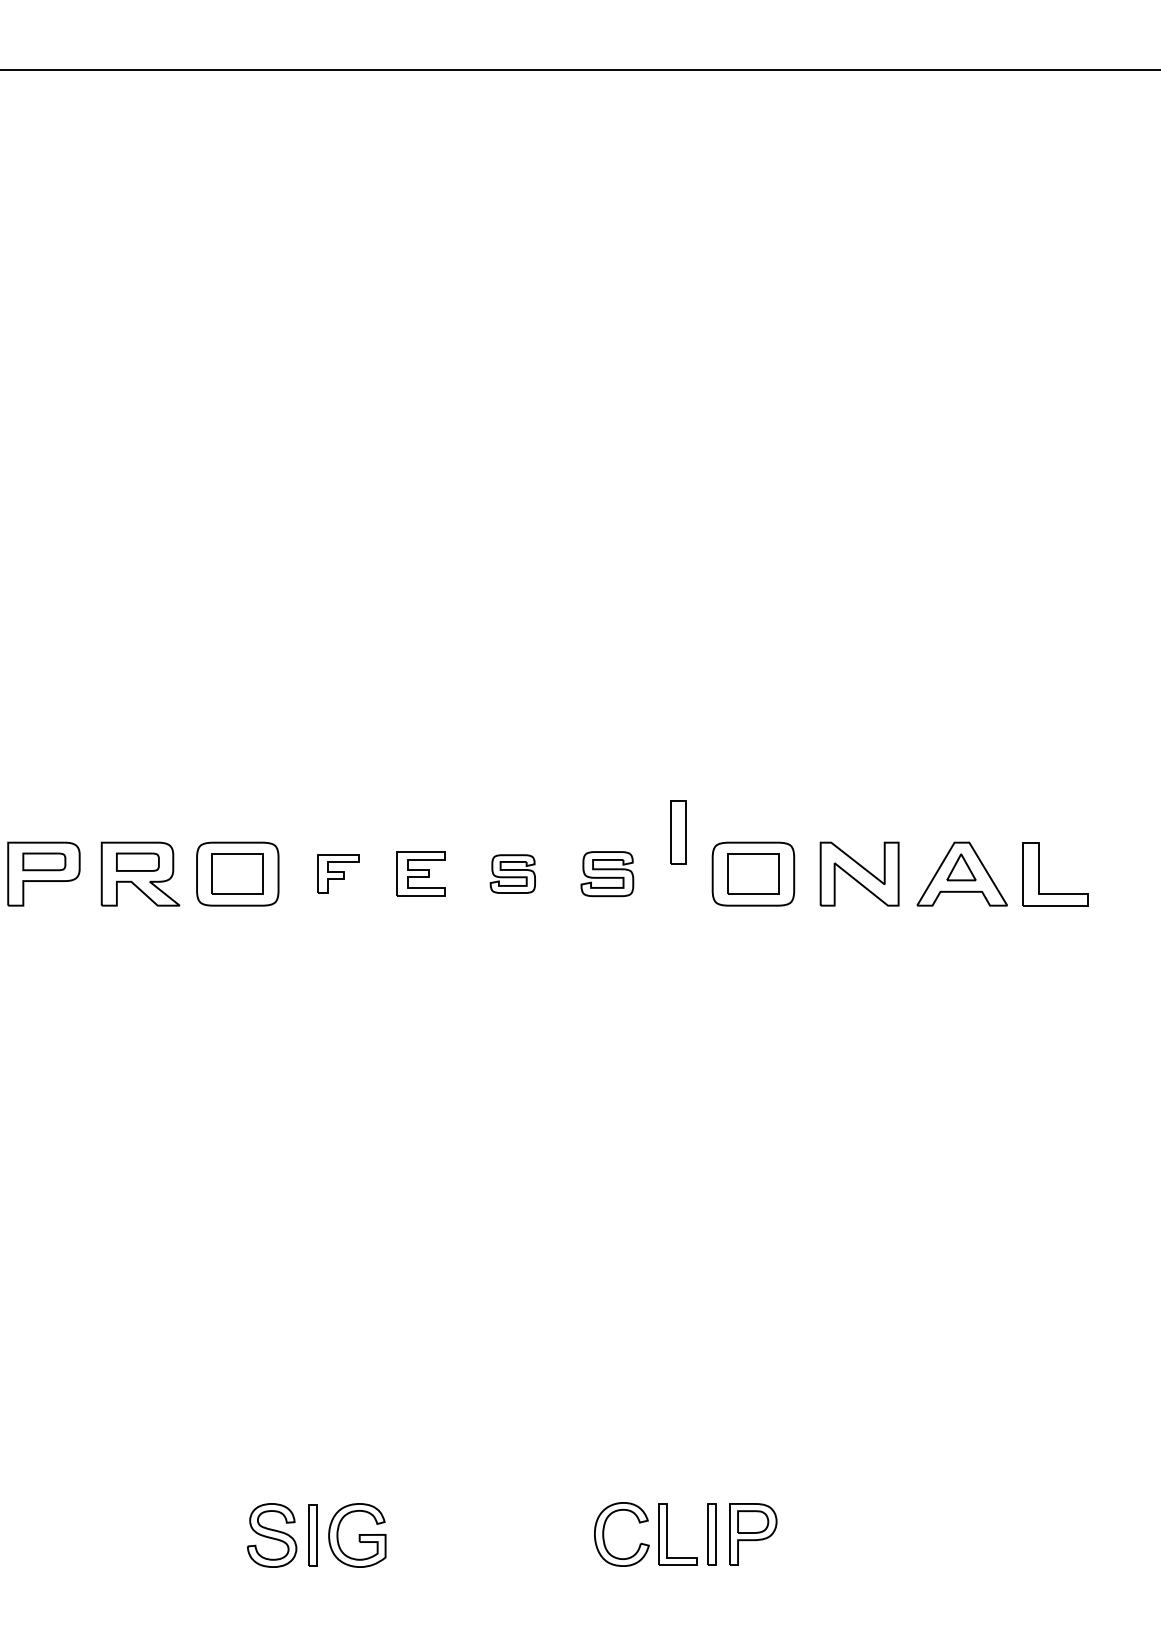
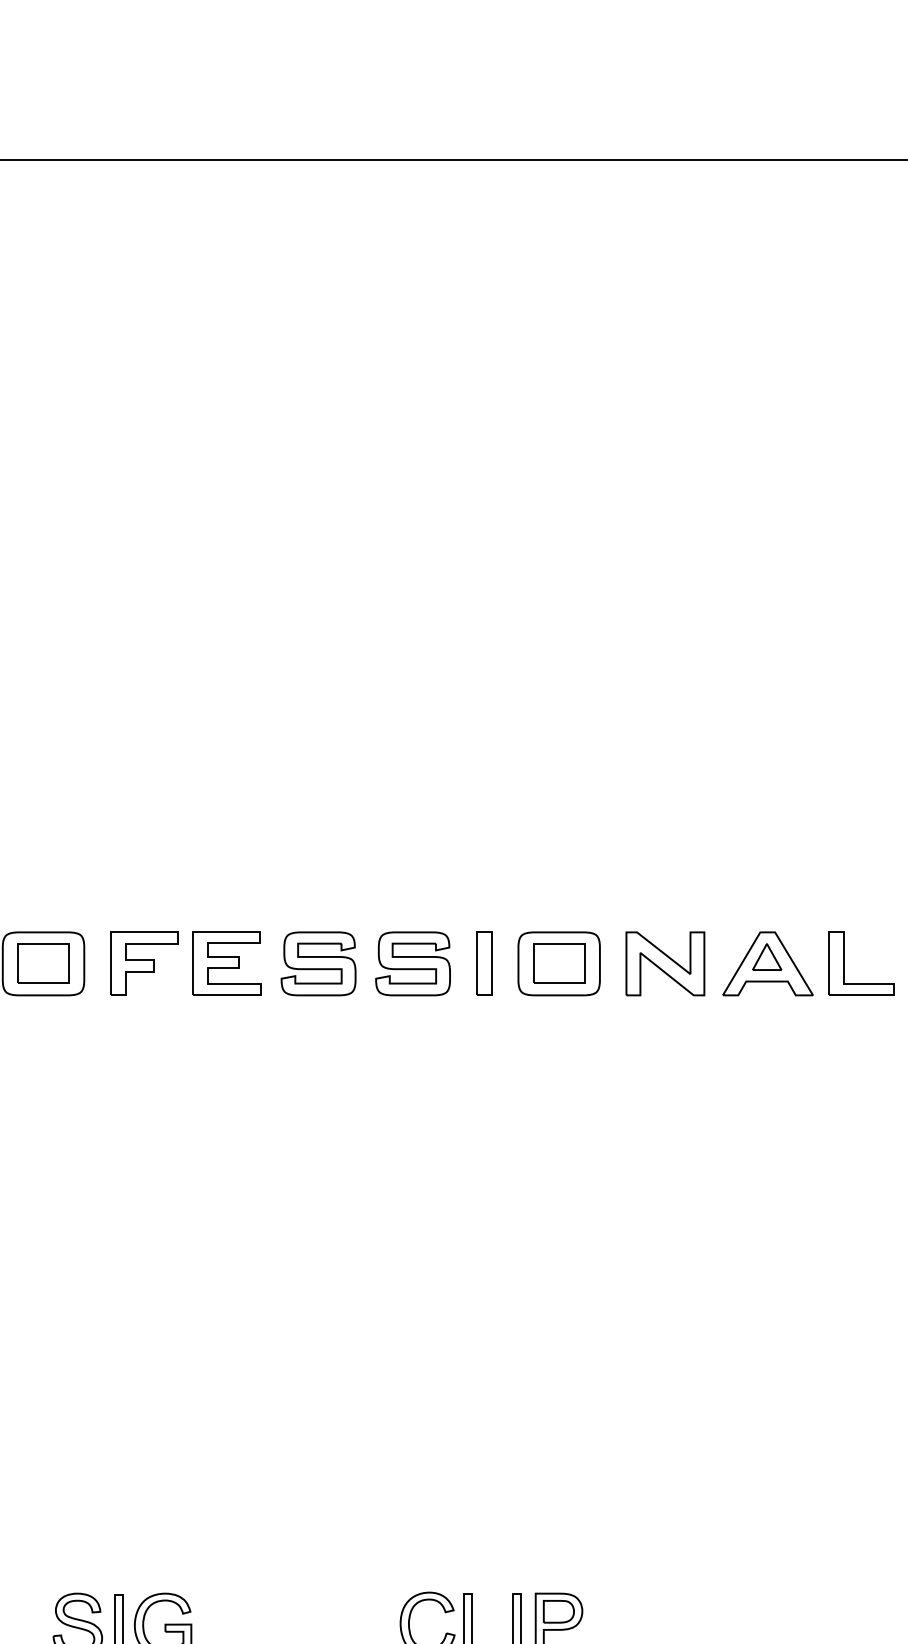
part: (678, 832) -> (484, 964), moved
part: (512, 873) -> (318, 963), size x1.67
part: (607, 873) -> (413, 963), size x1.43
part: (338, 874) -> (144, 964), size x1.67
part: (420, 874) -> (226, 964), size x1.43

